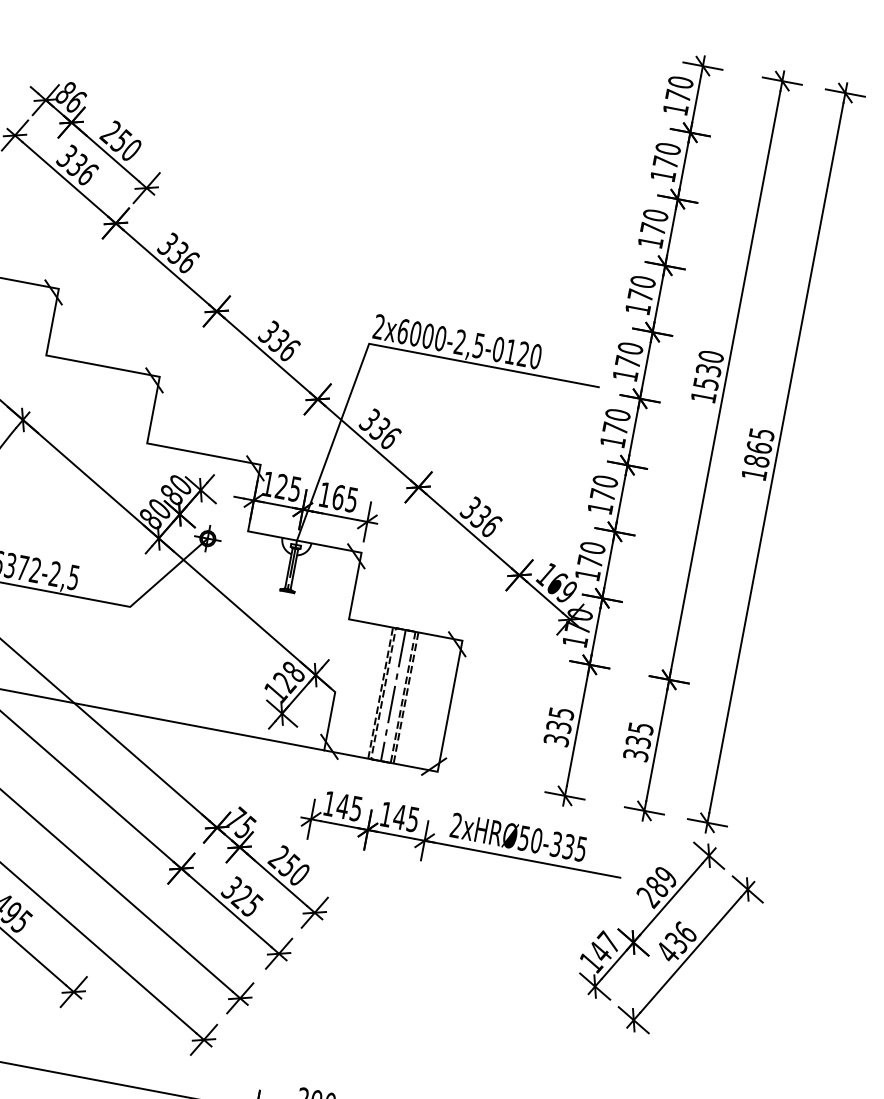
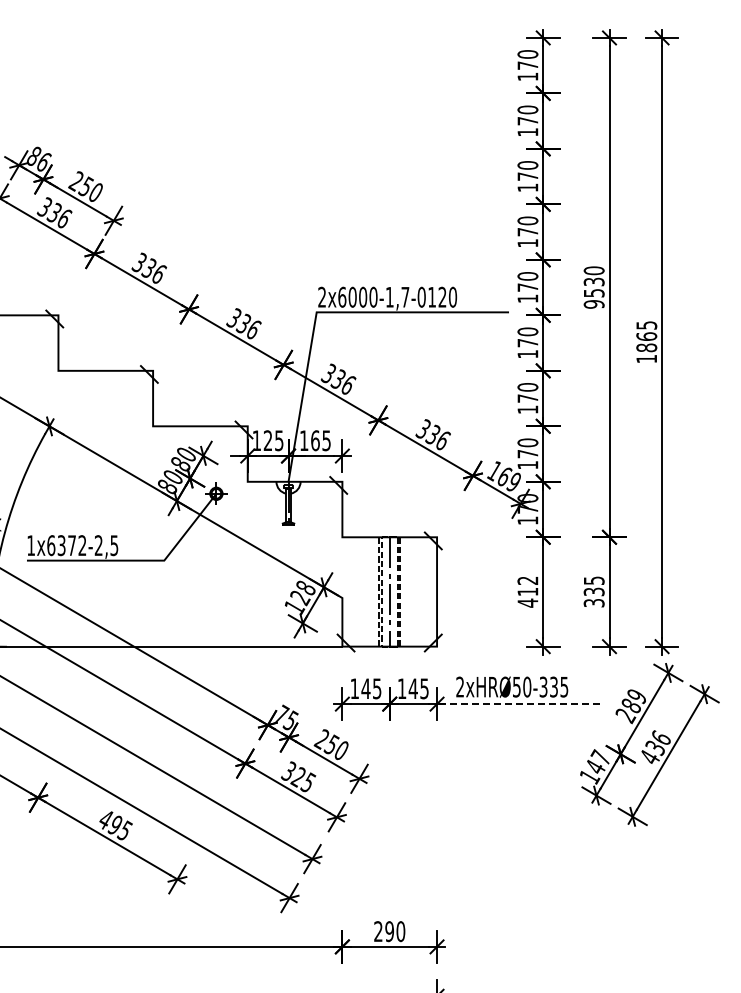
text: (469, 343) -> (397, 296), 2x6000-2,5-0120 -> 2x6000-1,7-0120
text: (702, 397) -> (593, 304), 1530 -> 9530
text: (558, 726) -> (527, 591), 335 -> 412
line: (522, 859) -> (518, 704), solid -> dashed

